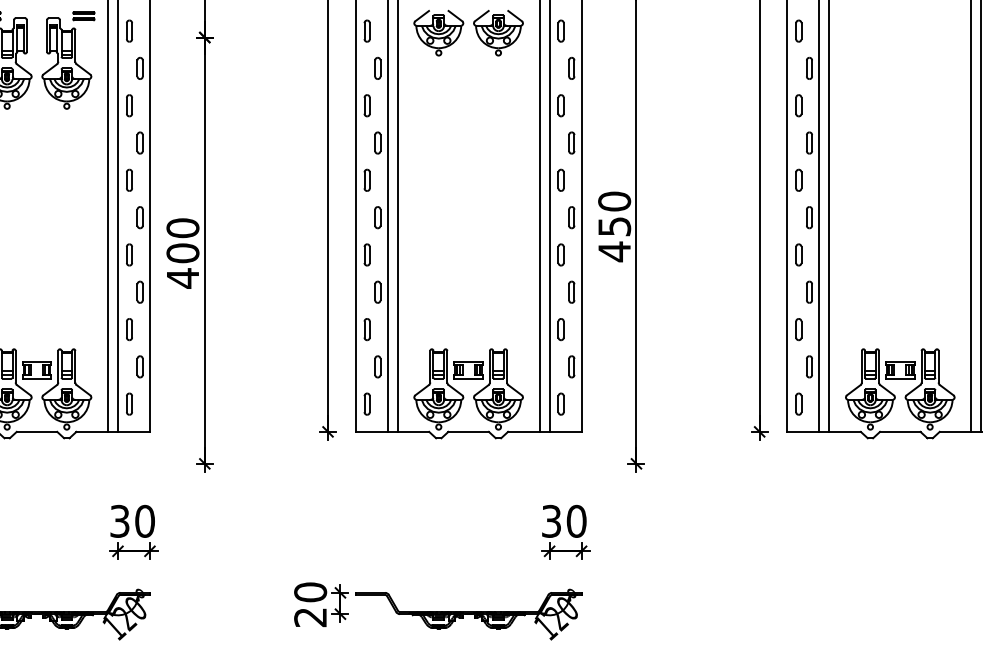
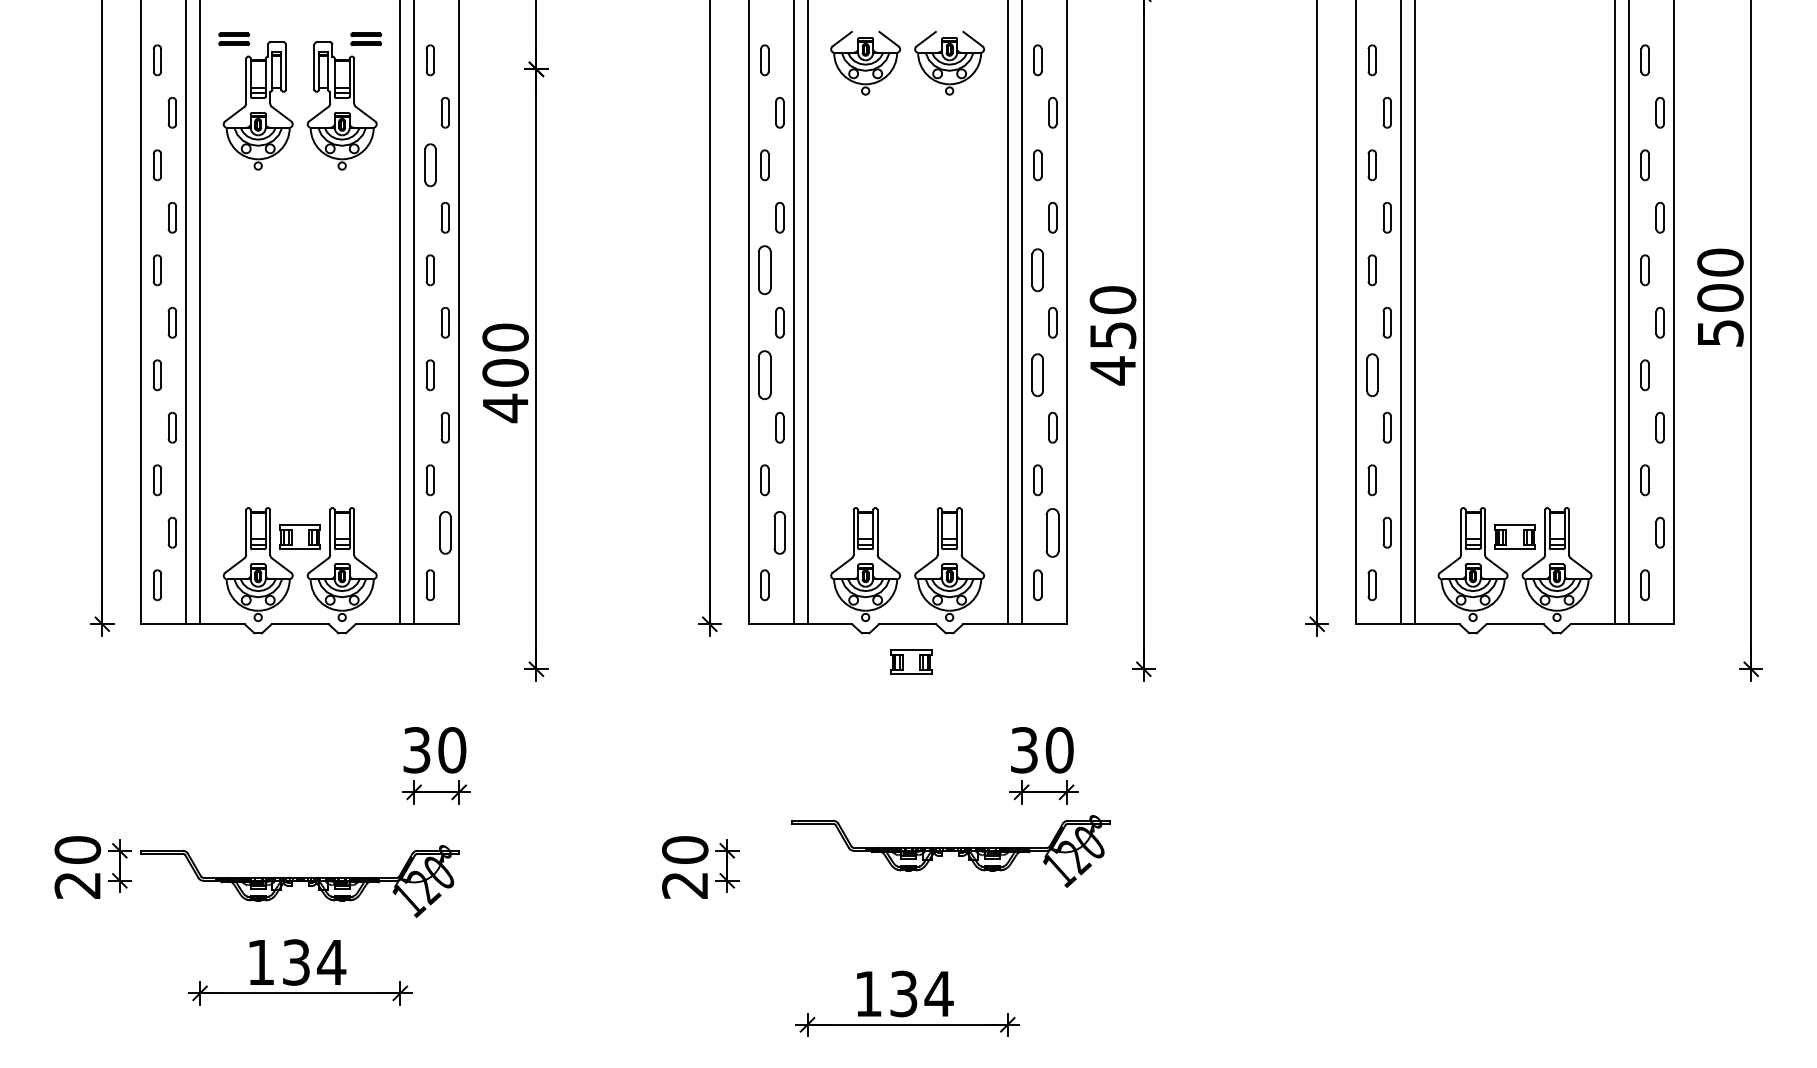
part: (128, 105) -> (429, 165), size x1.4
part: (366, 180) -> (764, 270), size x1.6
part: (560, 180) -> (1037, 270), size x1.4
part: (366, 255) -> (764, 375), size x1.6
part: (560, 255) -> (1037, 375), size x1.4
part: (798, 255) -> (1371, 375), size x1.4
part: (139, 366) -> (444, 532), size x1.4
part: (377, 366) -> (779, 532), size x1.4
part: (571, 366) -> (1052, 532), size x1.6
part: (468, 369) -> (911, 661), moved
part: (468, 614) -> (950, 851), moved

